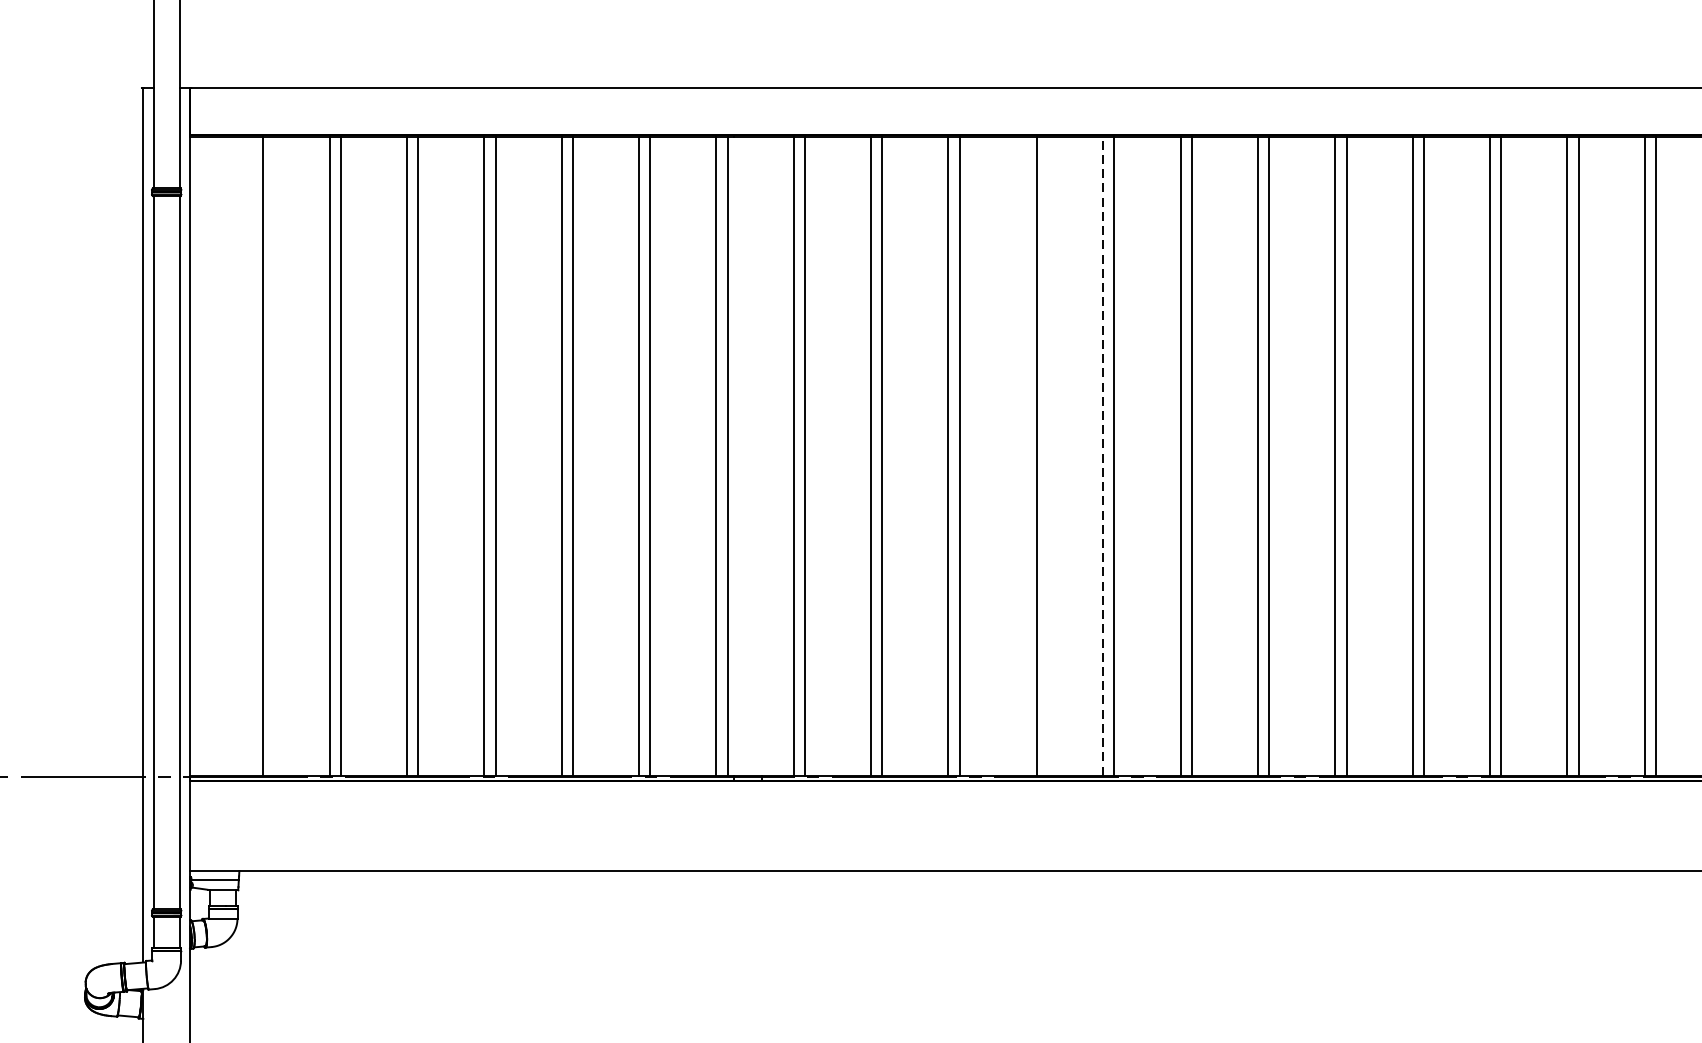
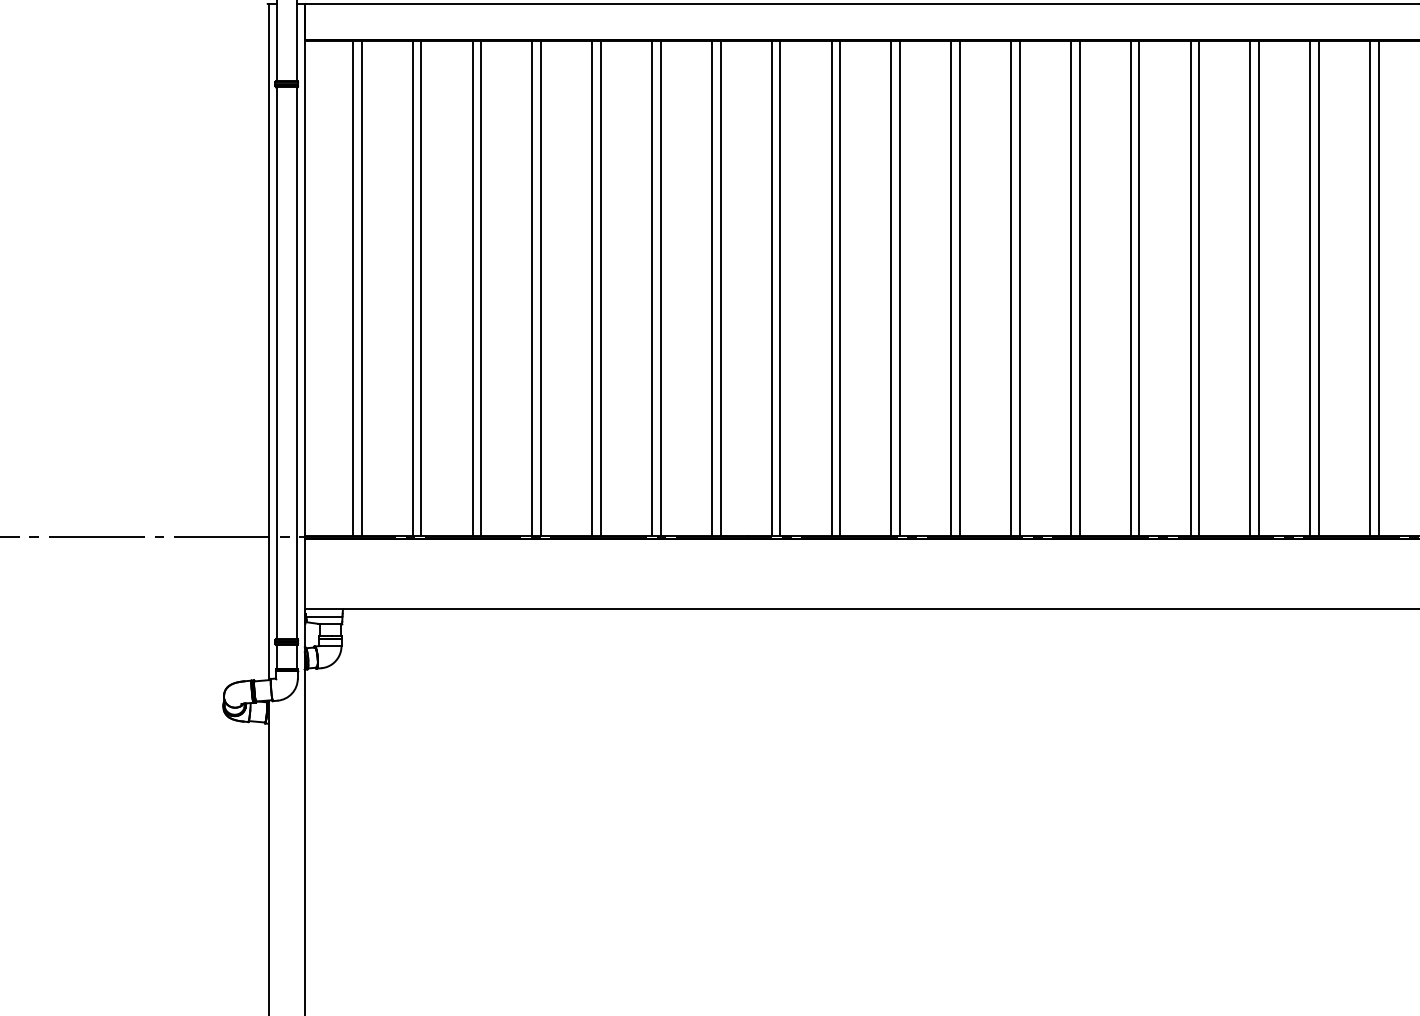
line: (251, 456) -> (352, 288), added
line: (1026, 456) -> (951, 288), added
line: (1103, 456) -> (1011, 288), dashed -> solid

